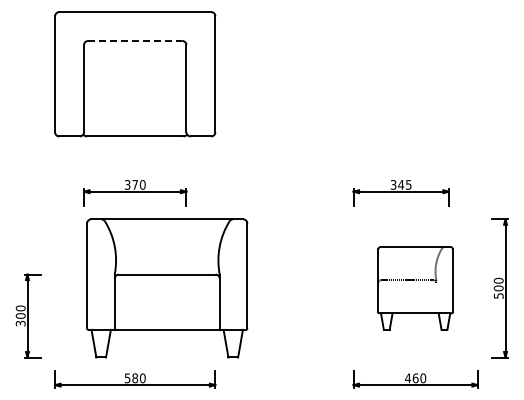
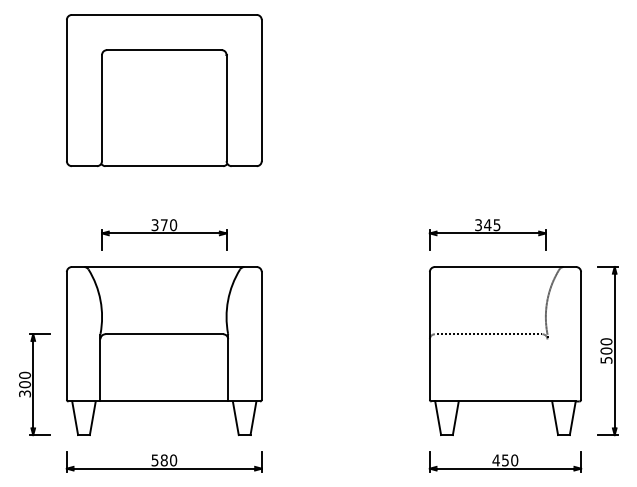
line: (135, 41) -> (164, 50), dashed -> solid
part: (167, 288) -> (164, 351), moved
part: (415, 288) -> (505, 351), size x1.67
text: (415, 378) -> (505, 460), 460 -> 450

